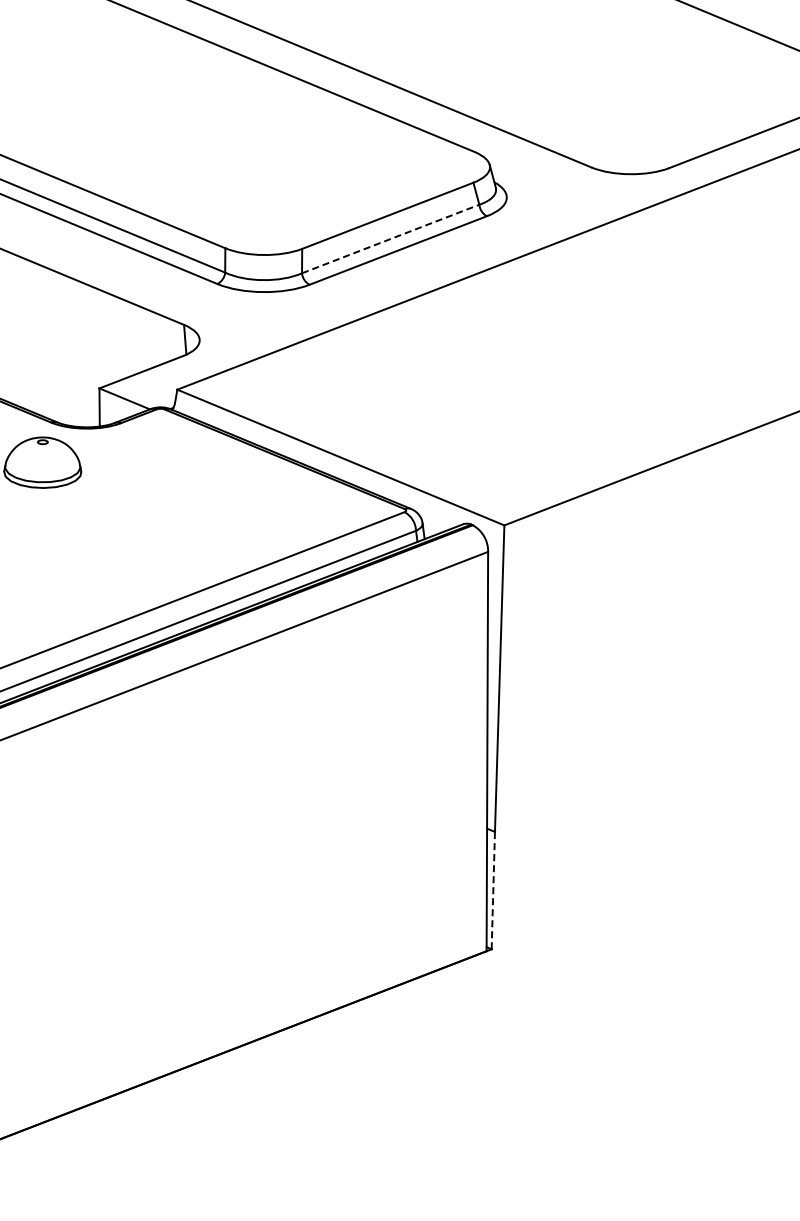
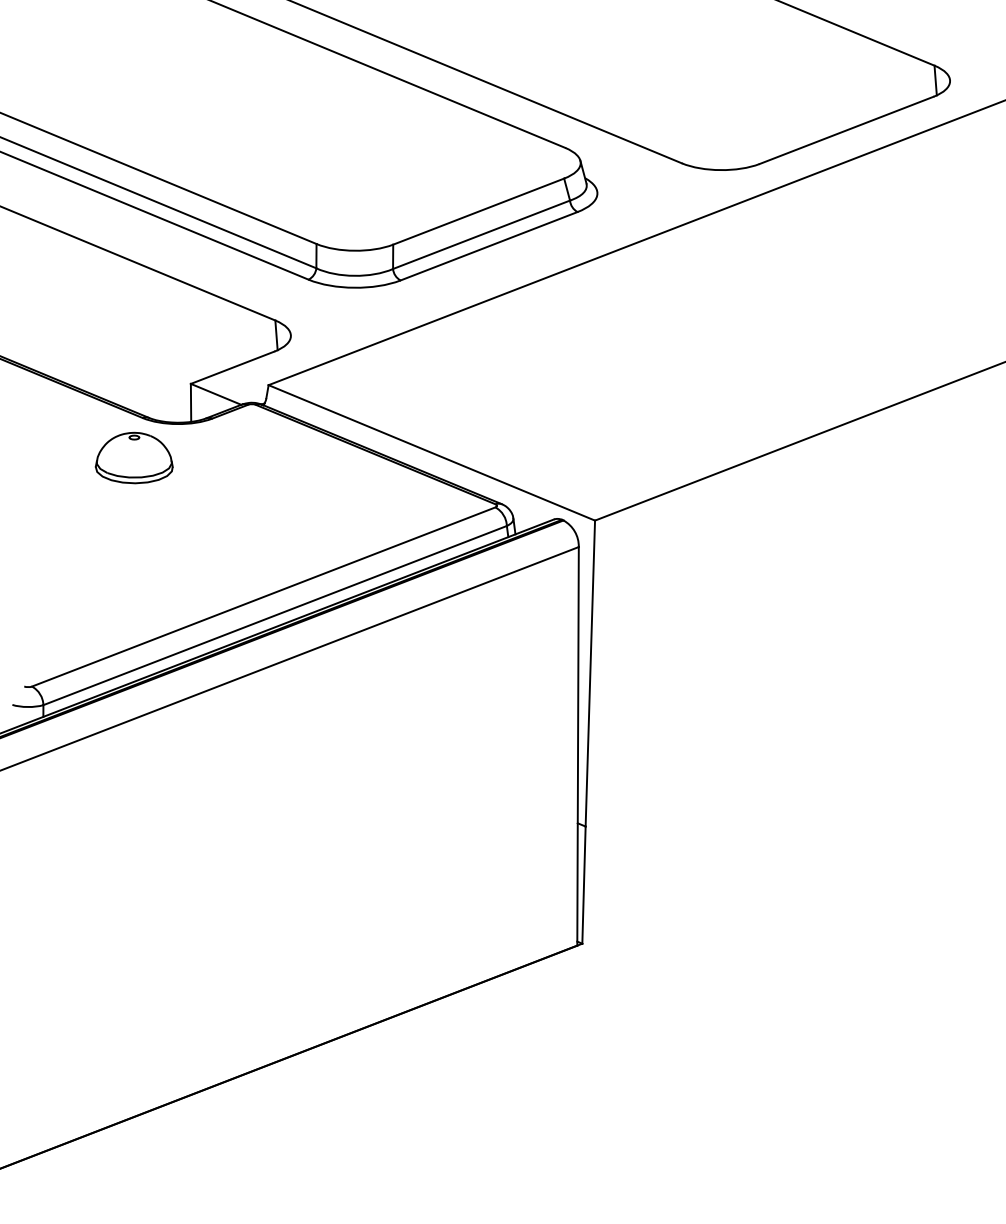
line: (390, 238) -> (481, 234), dashed -> solid
line: (492, 890) -> (583, 885), dashed -> solid

